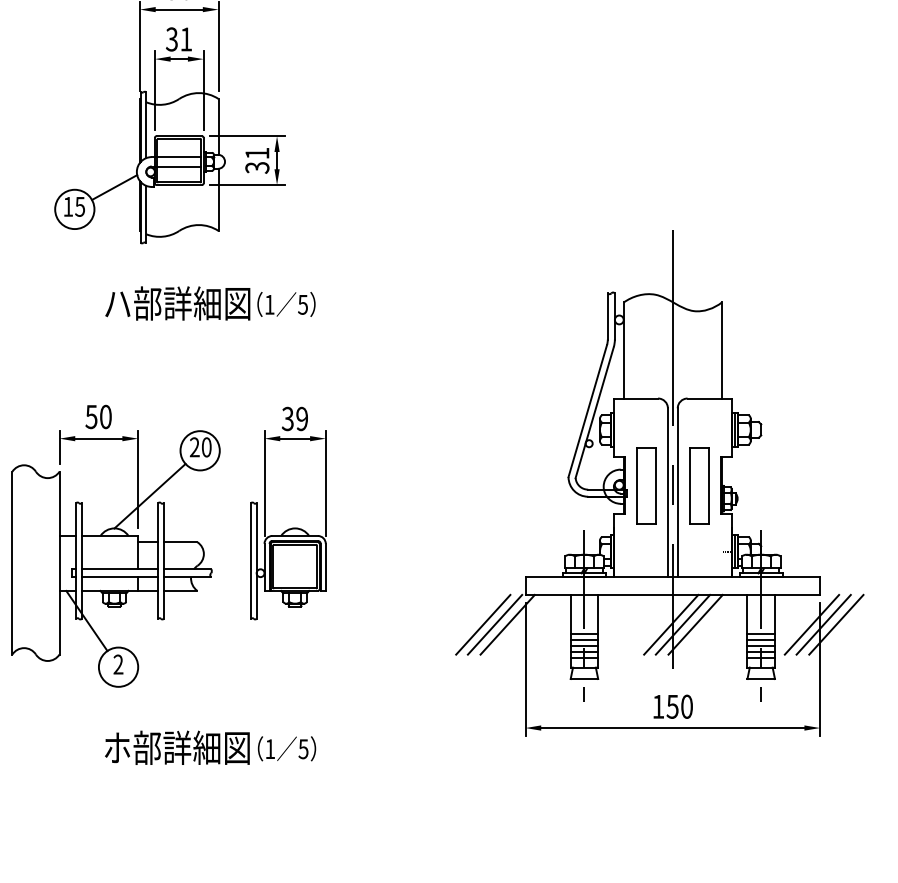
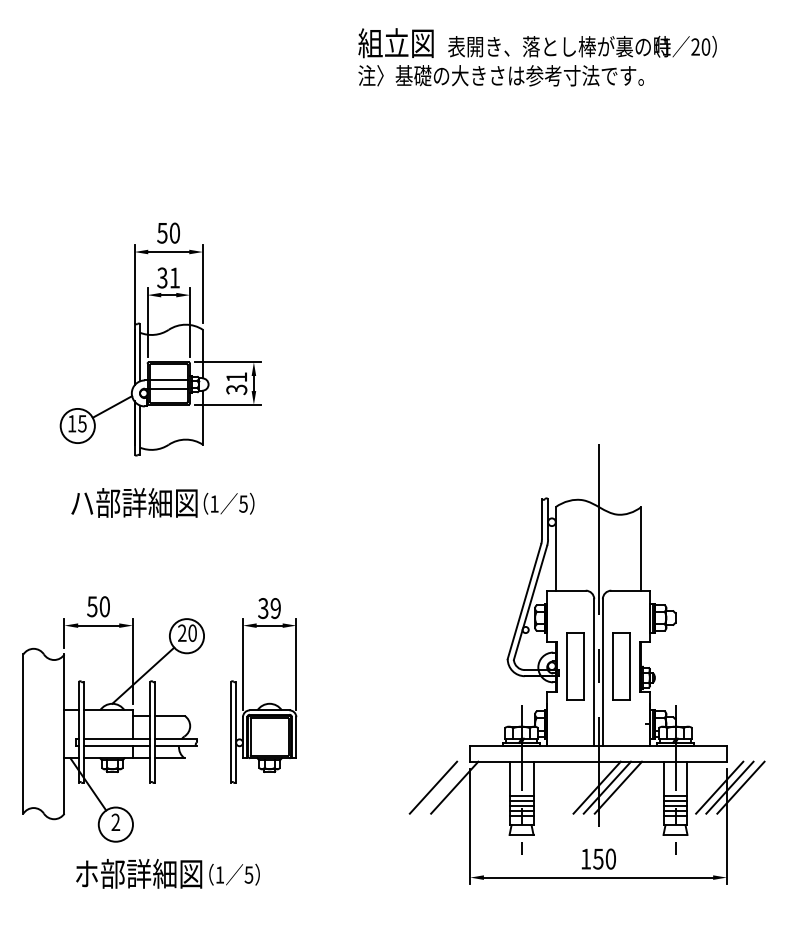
text: (209, 303) -> (162, 502), moved
line: (494, 624) -> (443, 787), removed
text: (209, 747) -> (167, 873), moved

